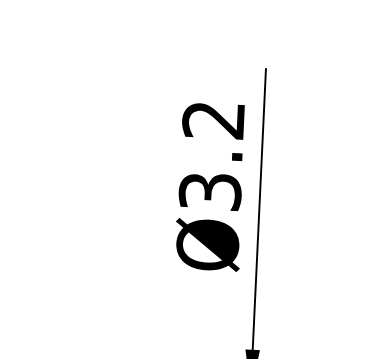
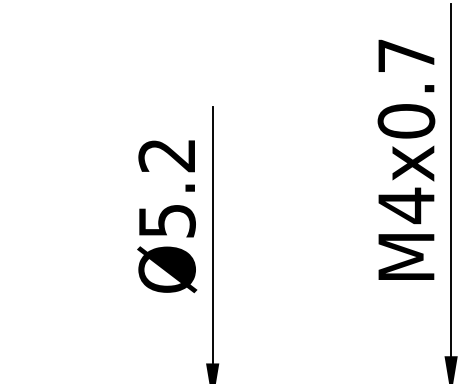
text: (209, 191) -> (166, 220), Ø3.2 -> Ø5.2

